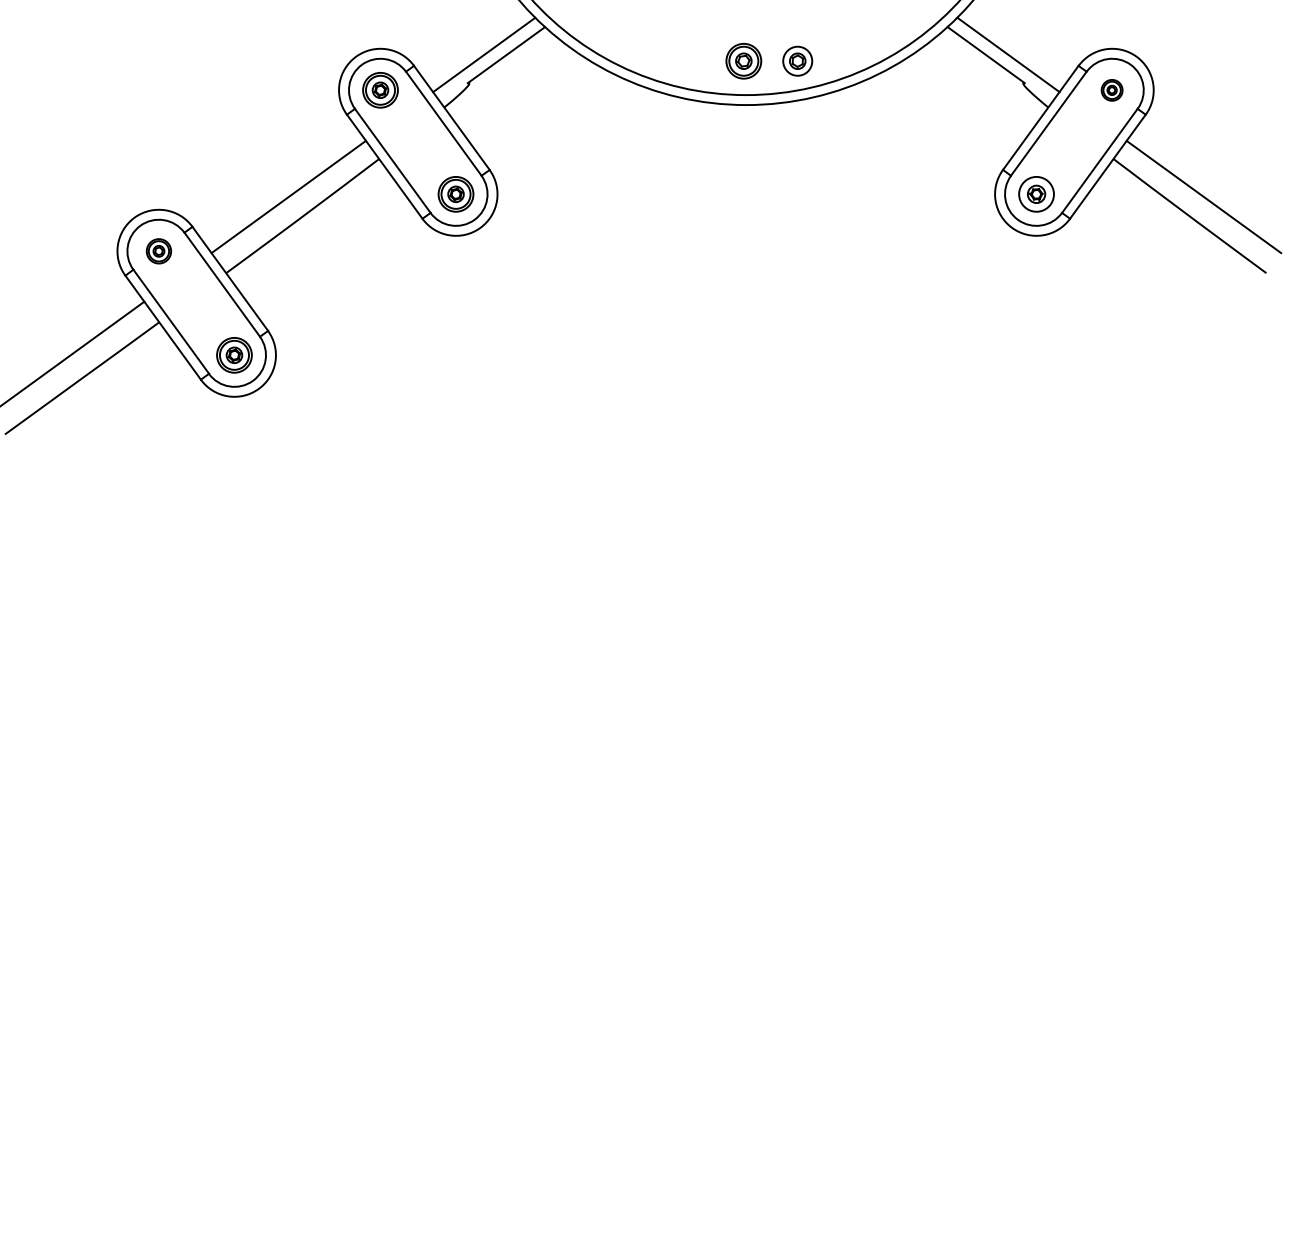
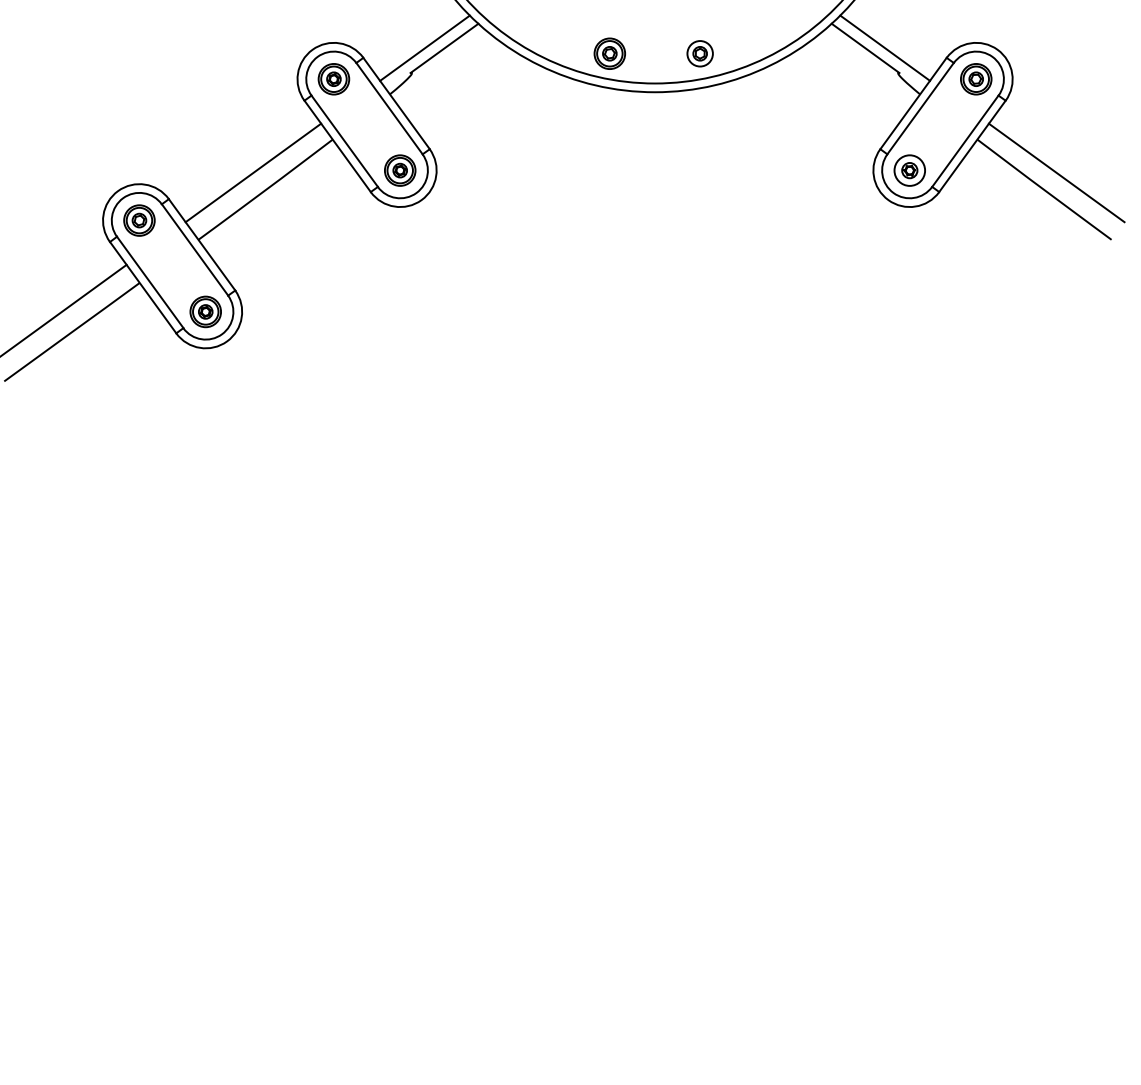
part: (743, 61) -> (609, 54), moved
part: (1111, 90) -> (975, 79), size x1.67
part: (158, 251) -> (139, 220), size x1.43

